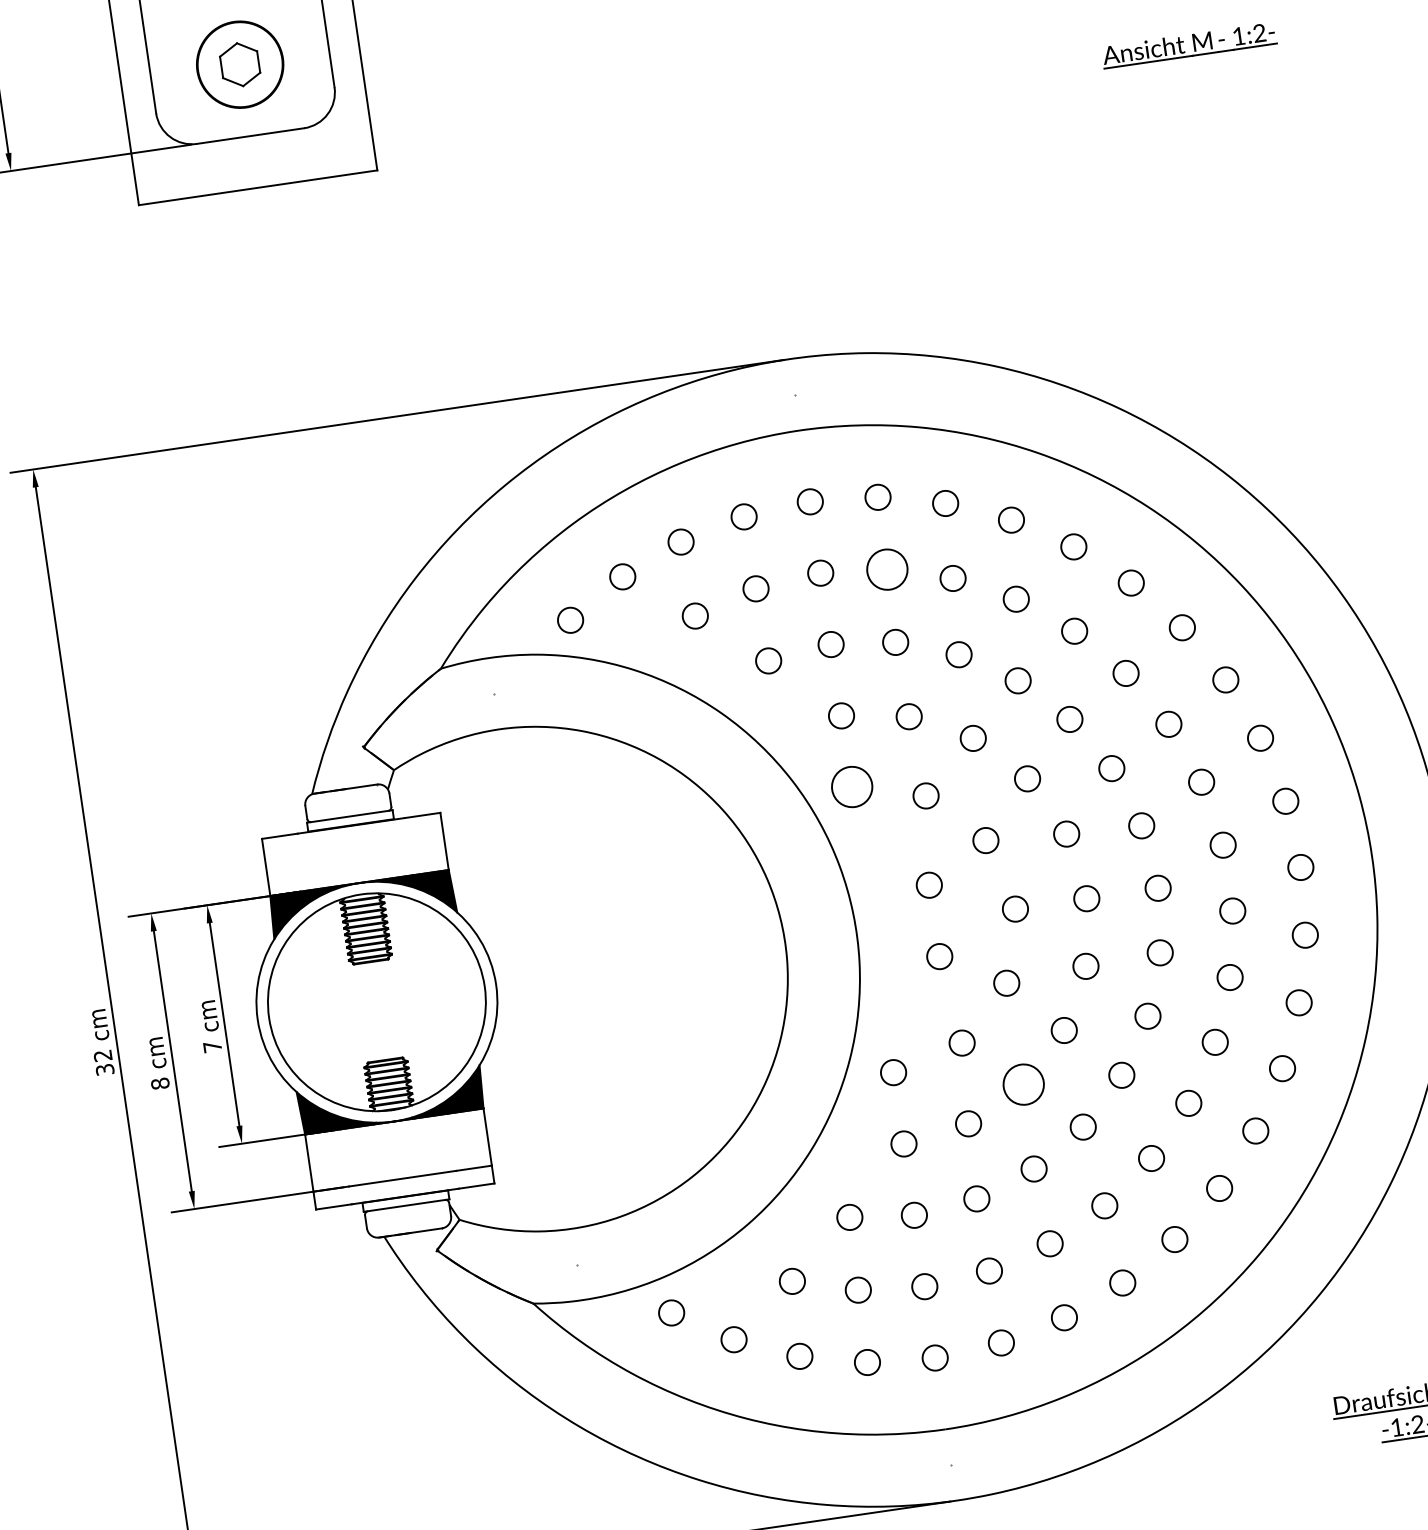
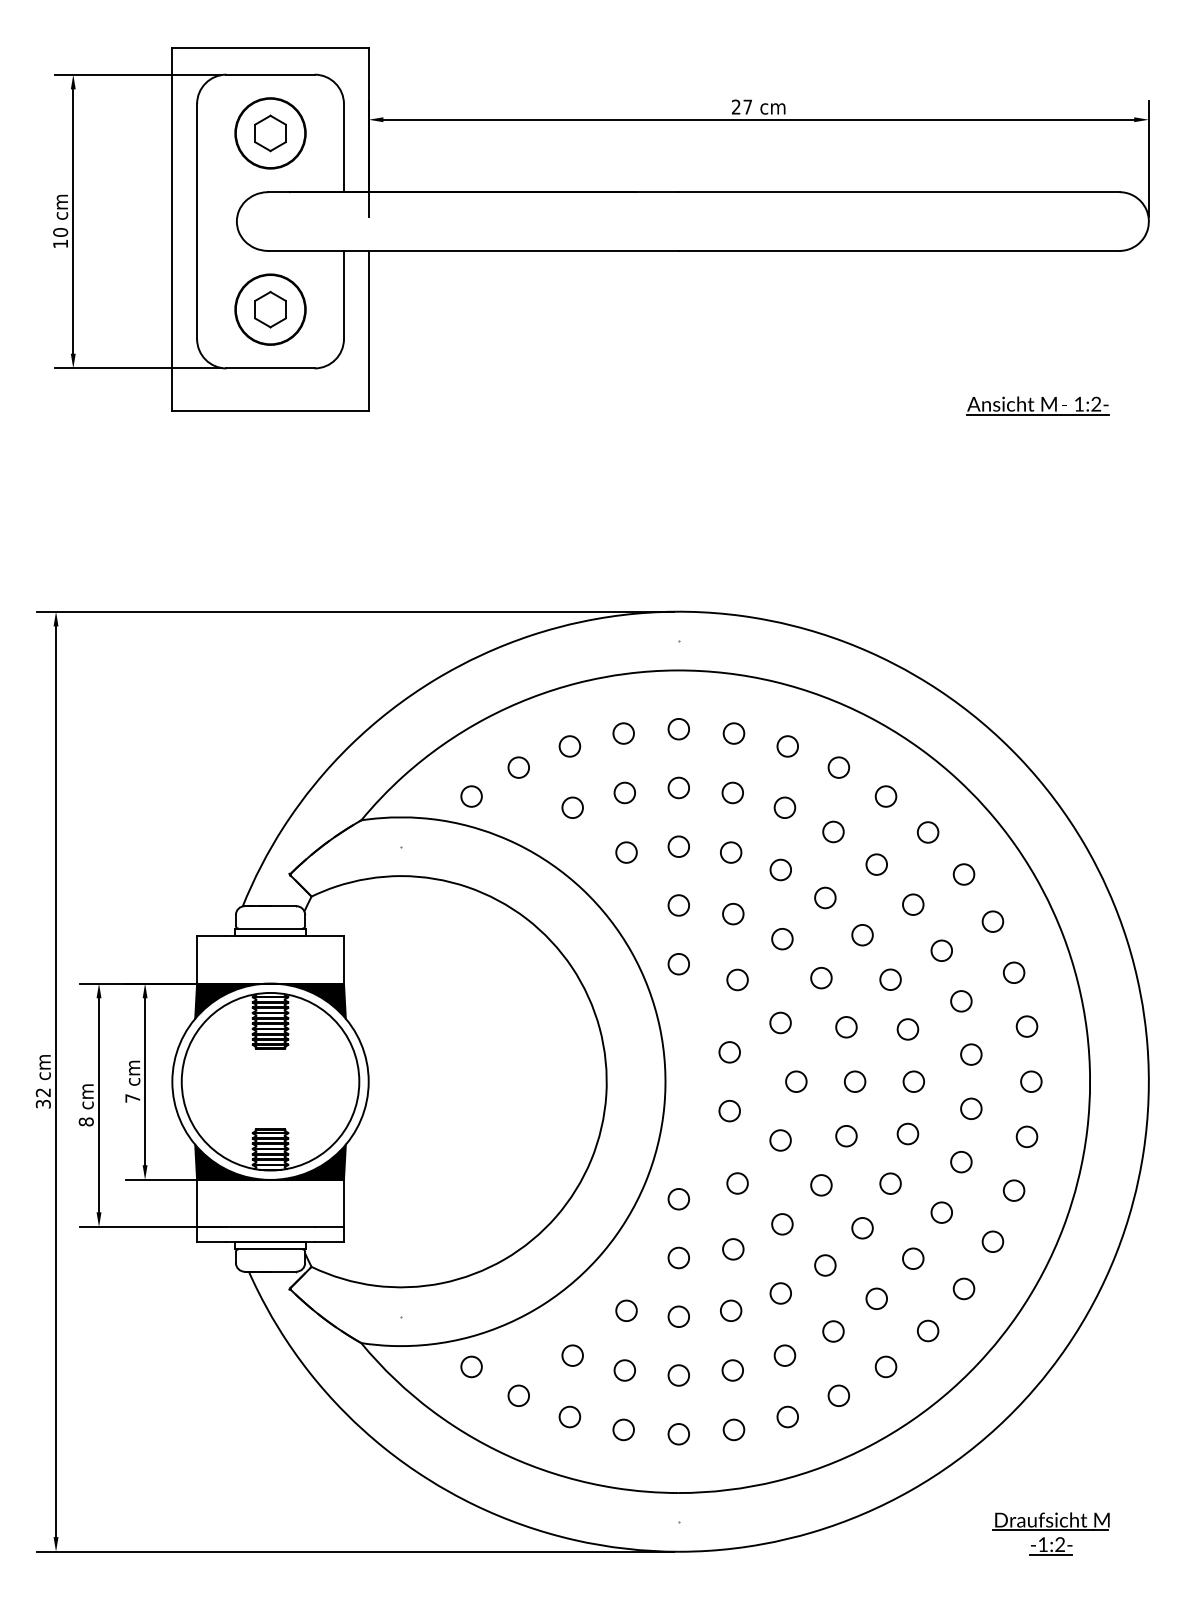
circle: (886, 569) -> (732, 792), size x0.62
circle: (851, 787) -> (678, 964), size x0.62
circle: (1023, 1084) -> (782, 1224), size x0.62

